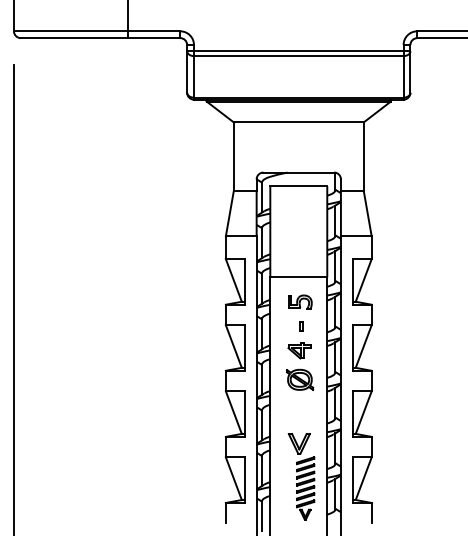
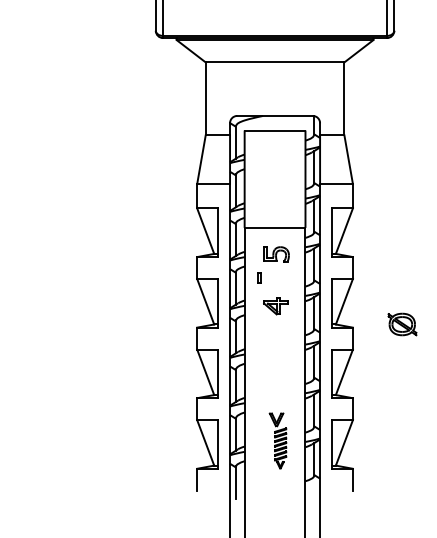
part: (301, 326) -> (259, 278), moved
part: (300, 379) -> (402, 324), moved
part: (301, 476) -> (277, 440), size x0.6

